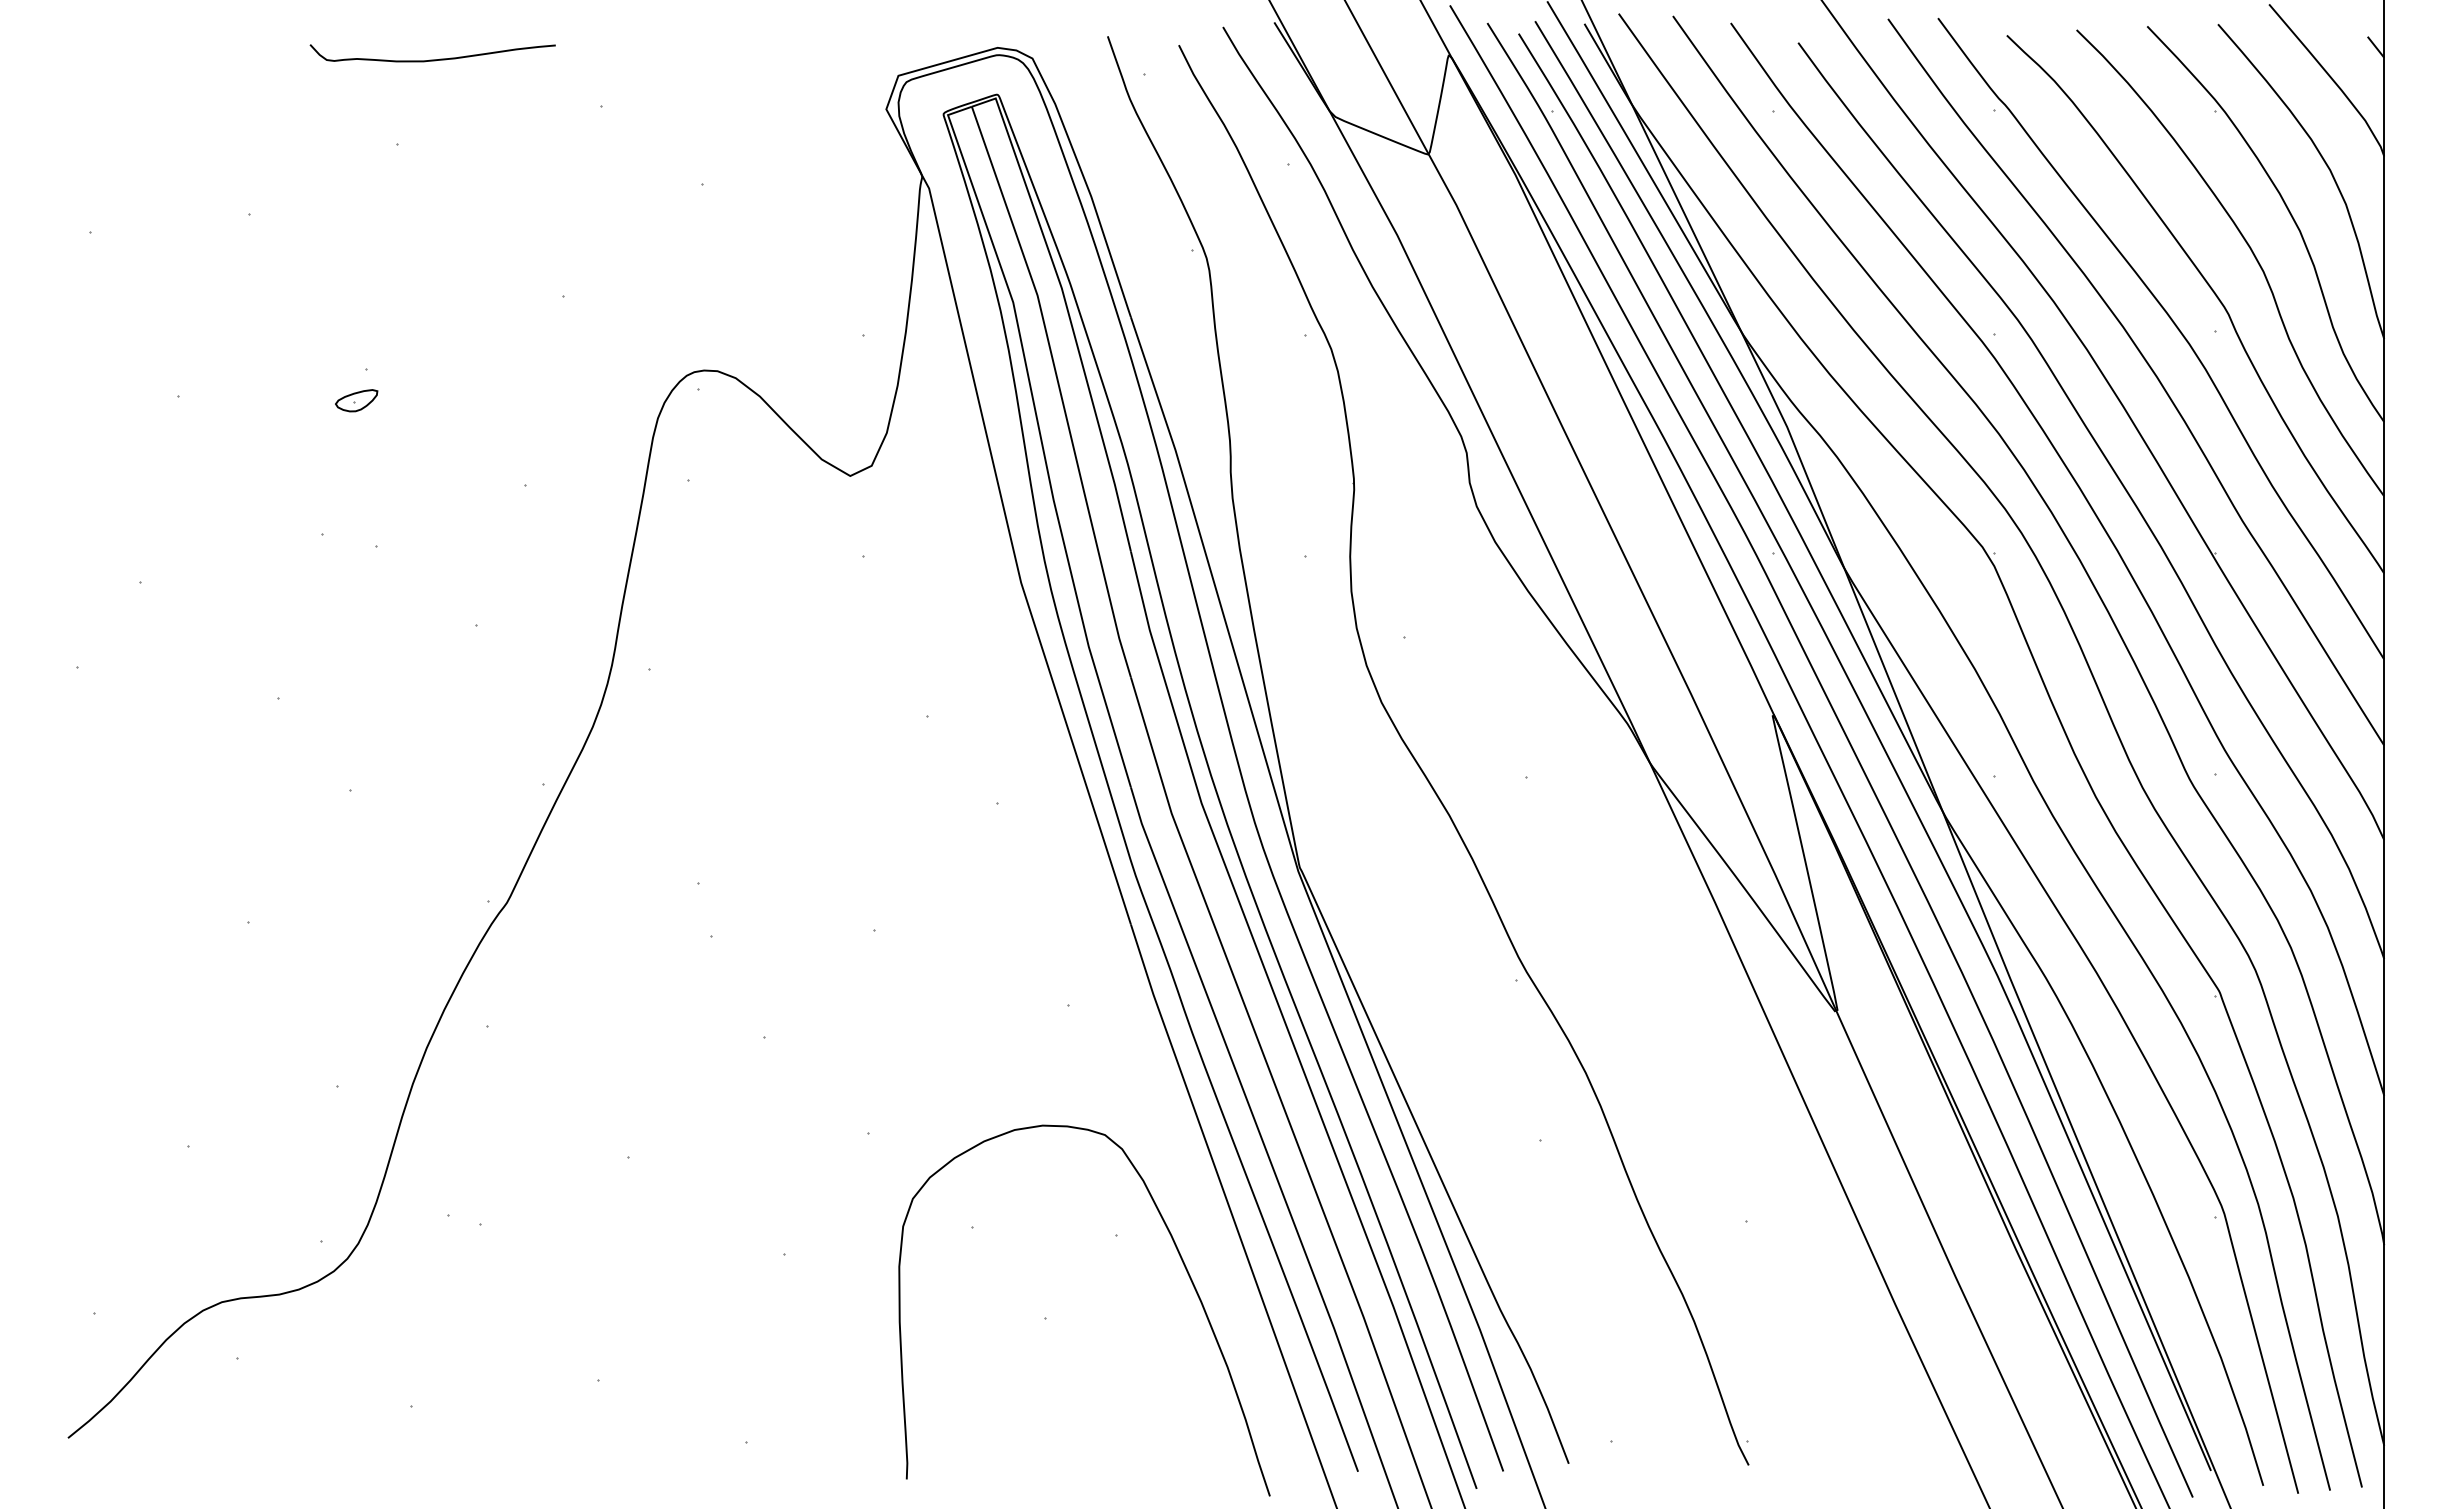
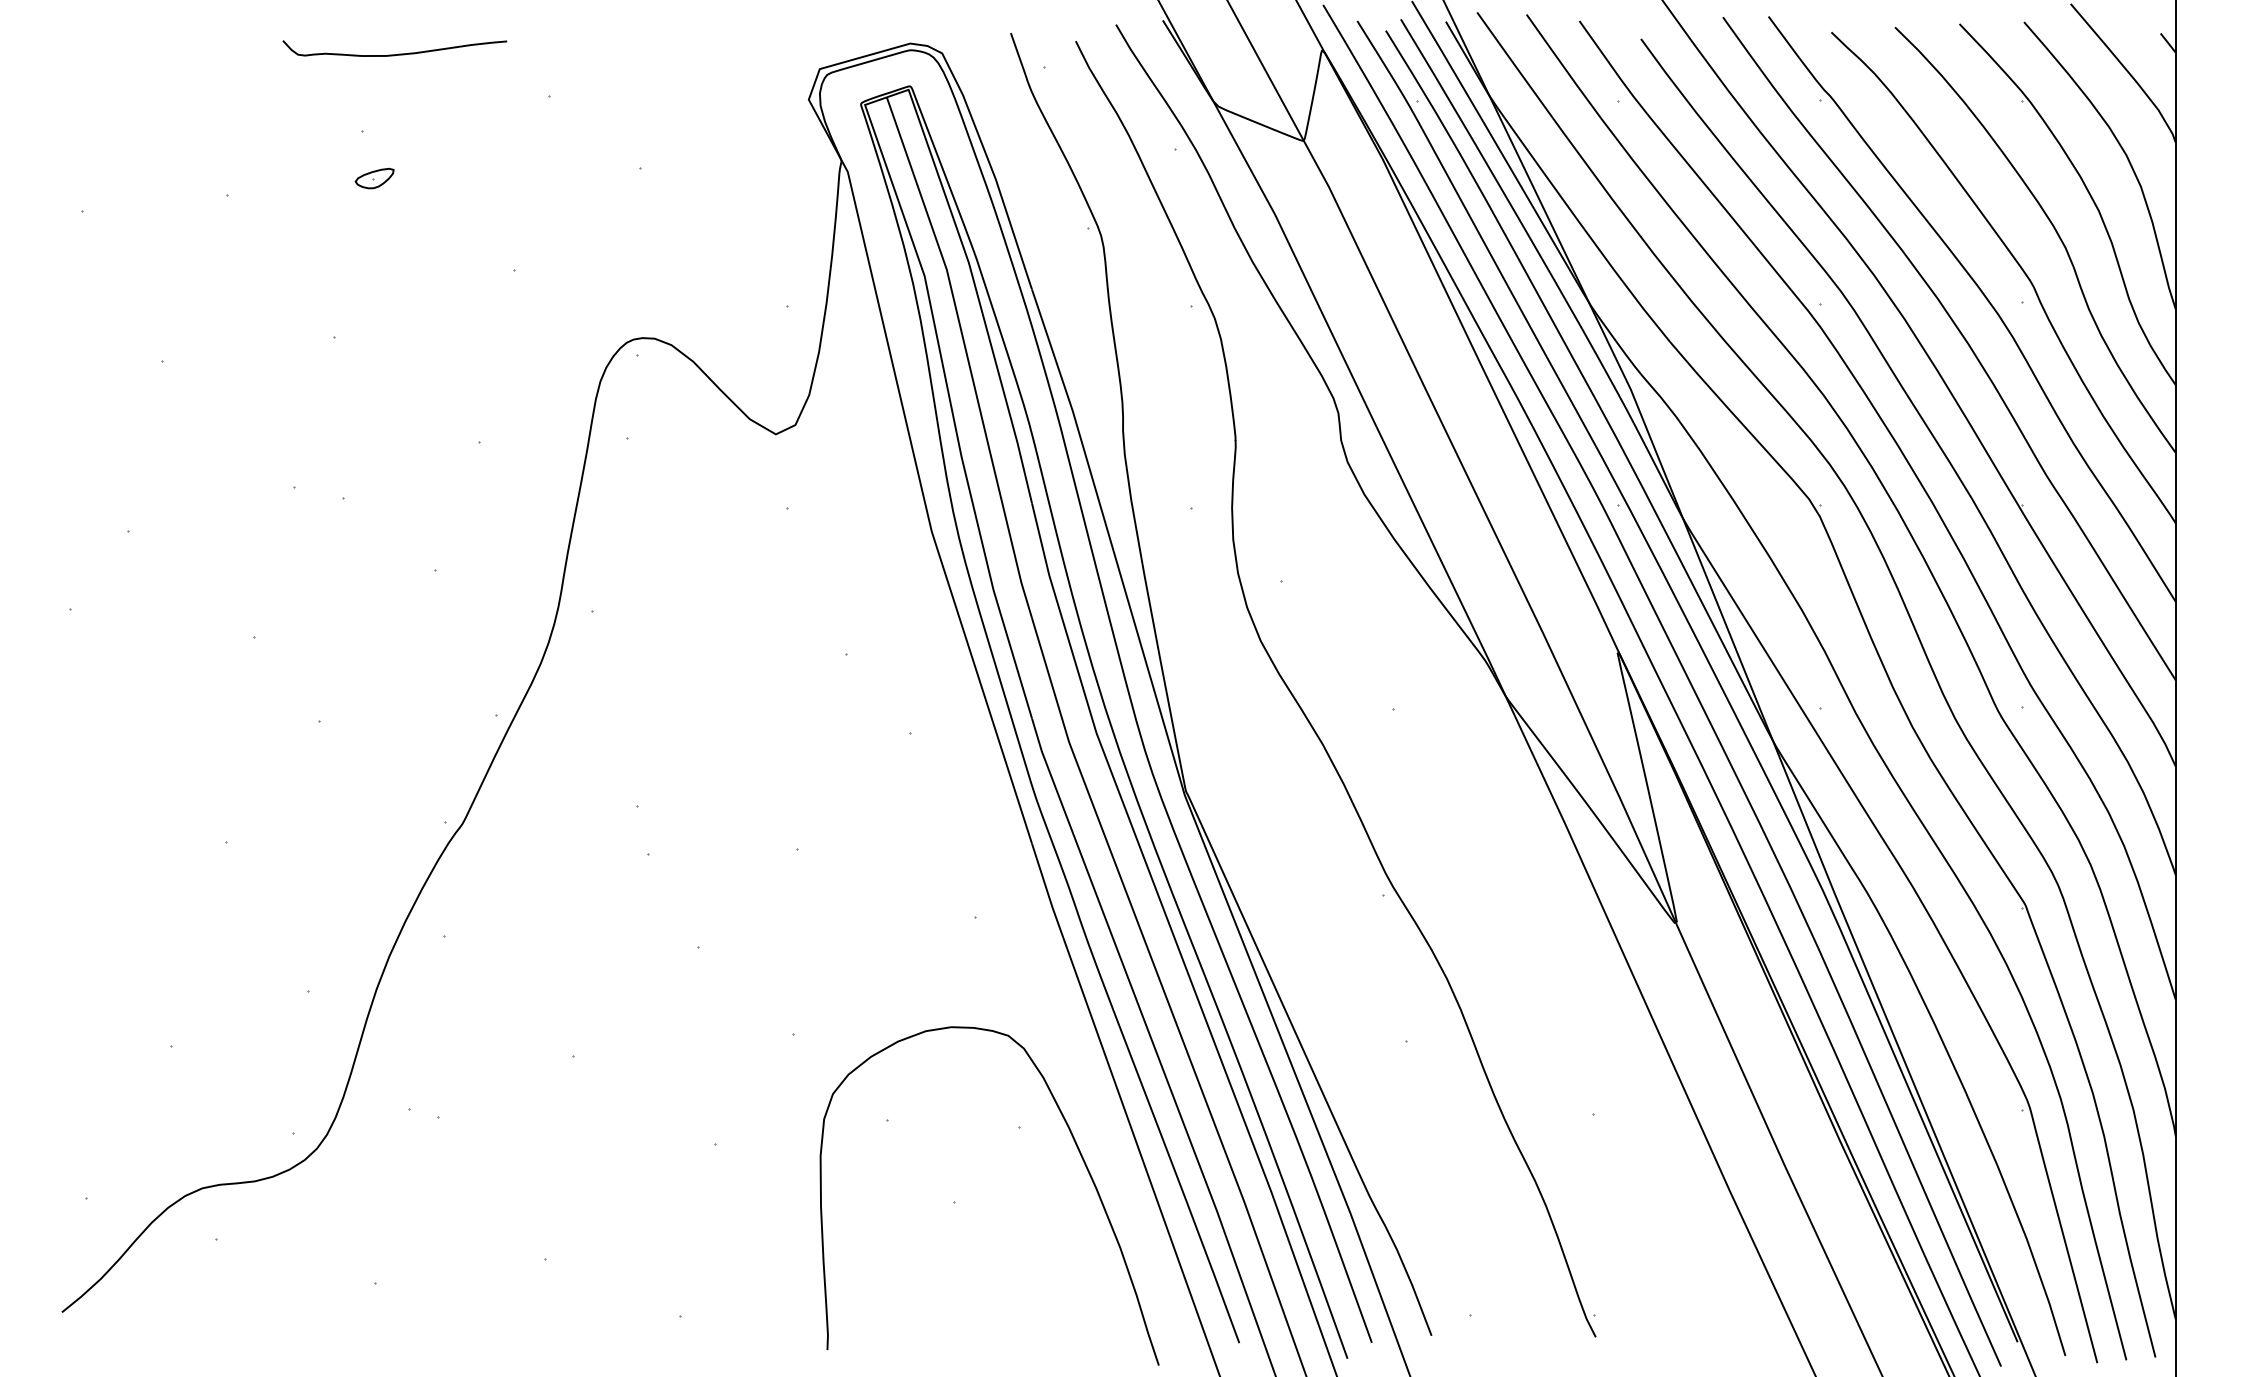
part: (356, 400) -> (374, 178), moved

